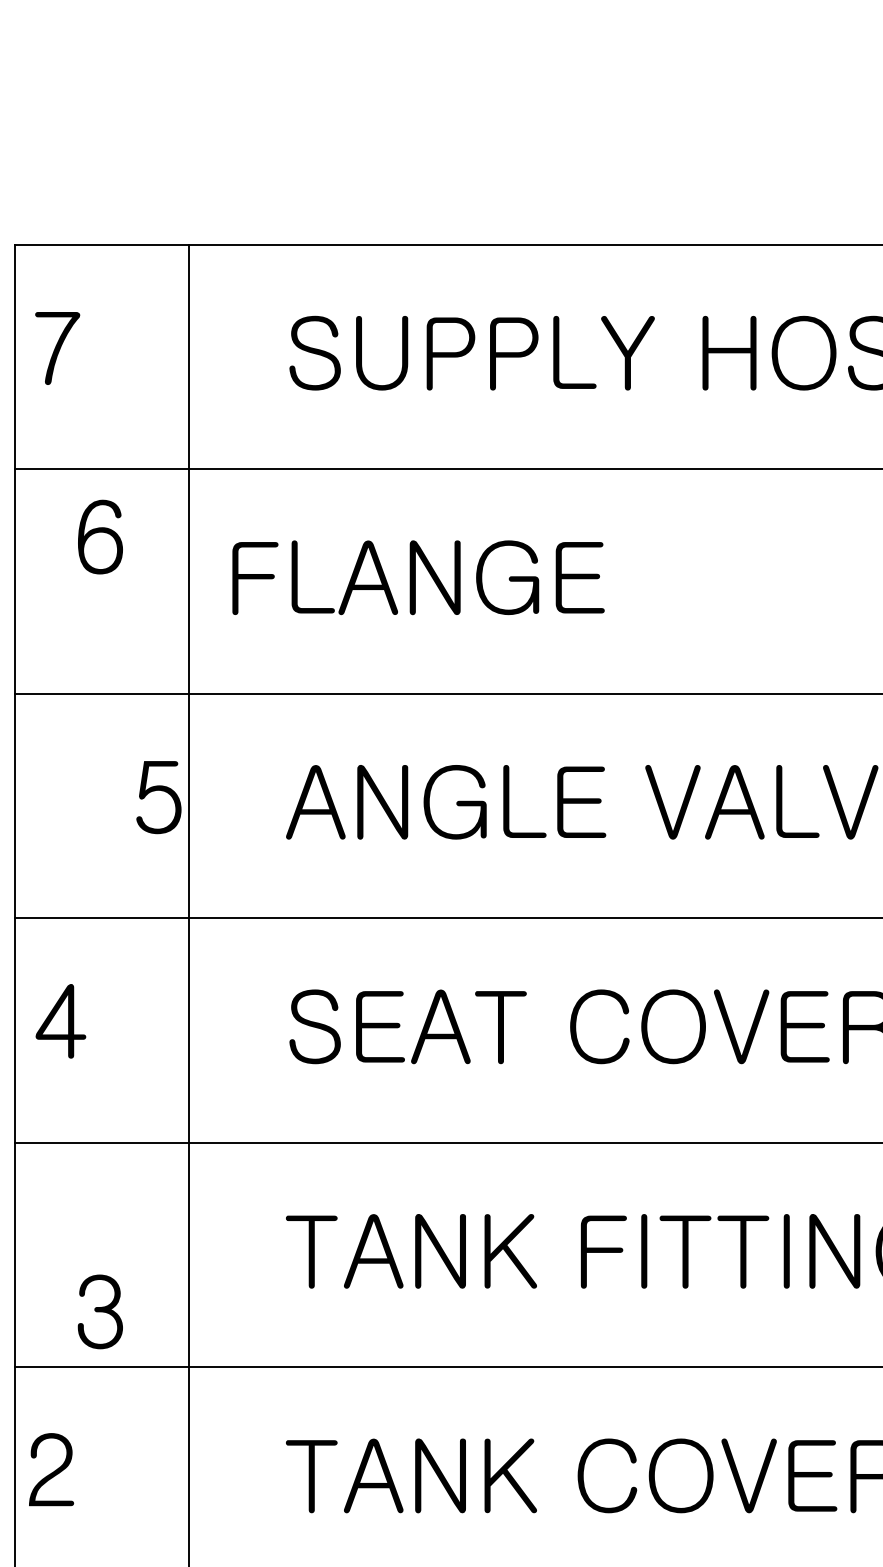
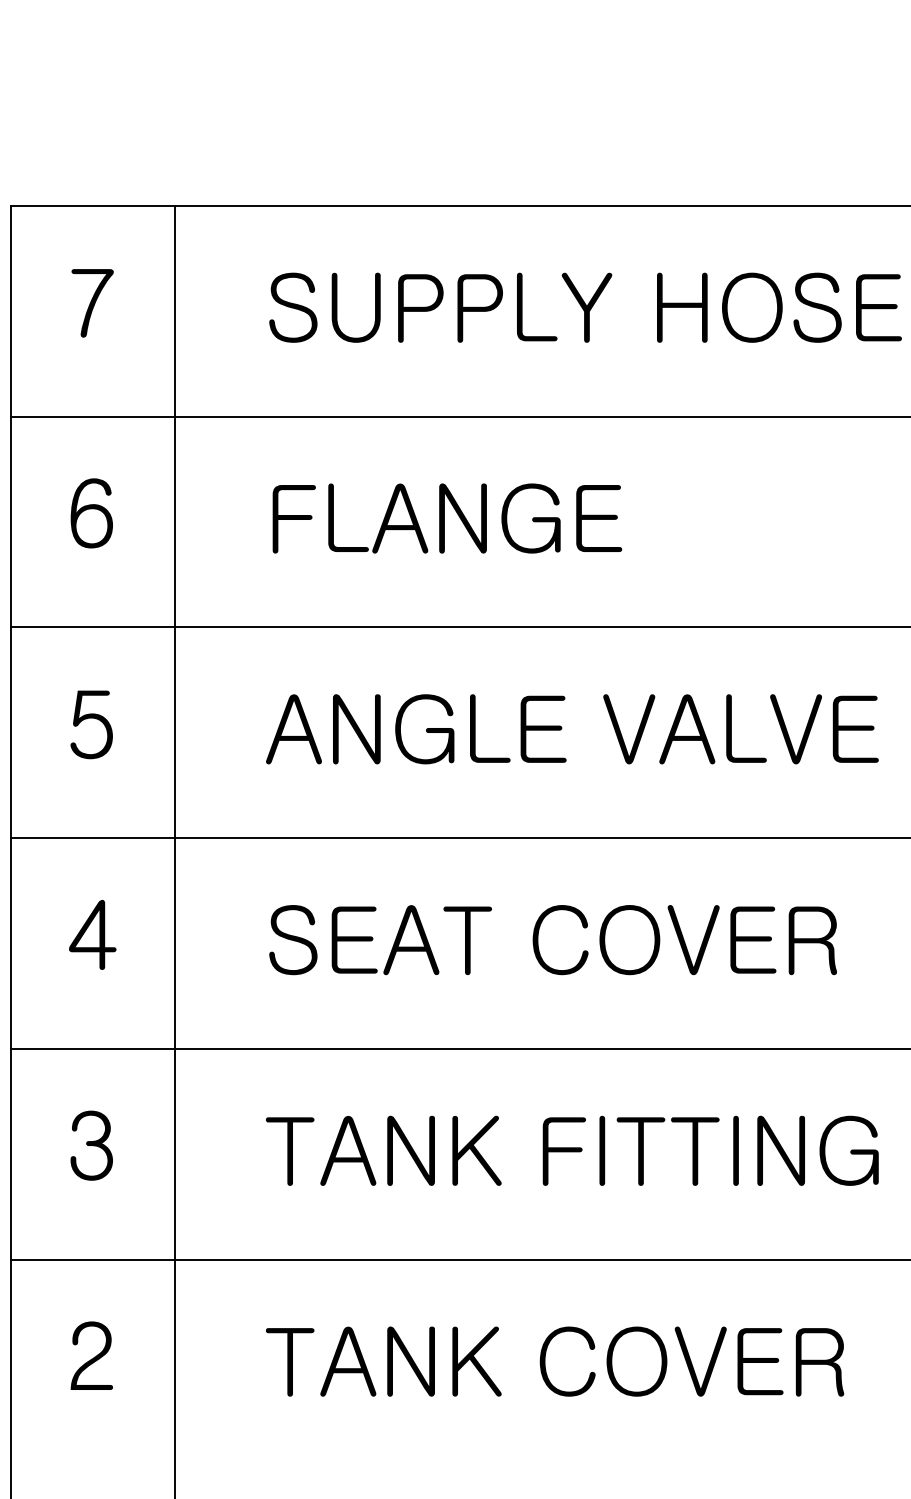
text: (57, 348) -> (92, 303), moved
text: (100, 537) -> (91, 513), moved
text: (418, 577) -> (447, 518), moved
text: (158, 797) -> (91, 724), moved
text: (60, 1020) -> (92, 934), moved
text: (100, 1311) -> (91, 1145), moved
text: (51, 1469) -> (91, 1355), moved

